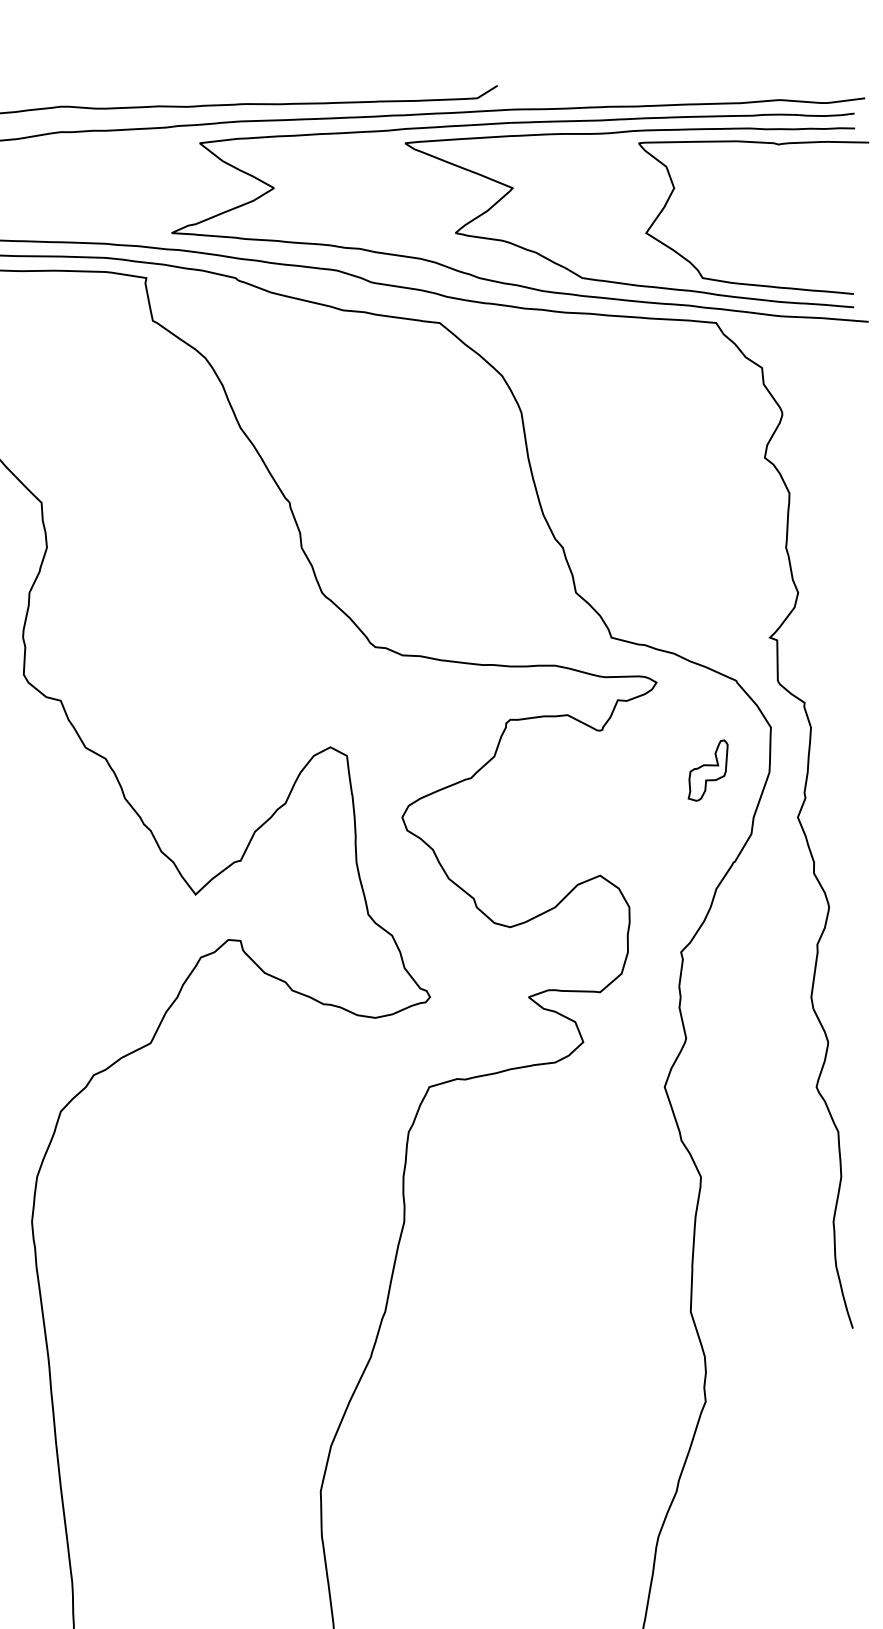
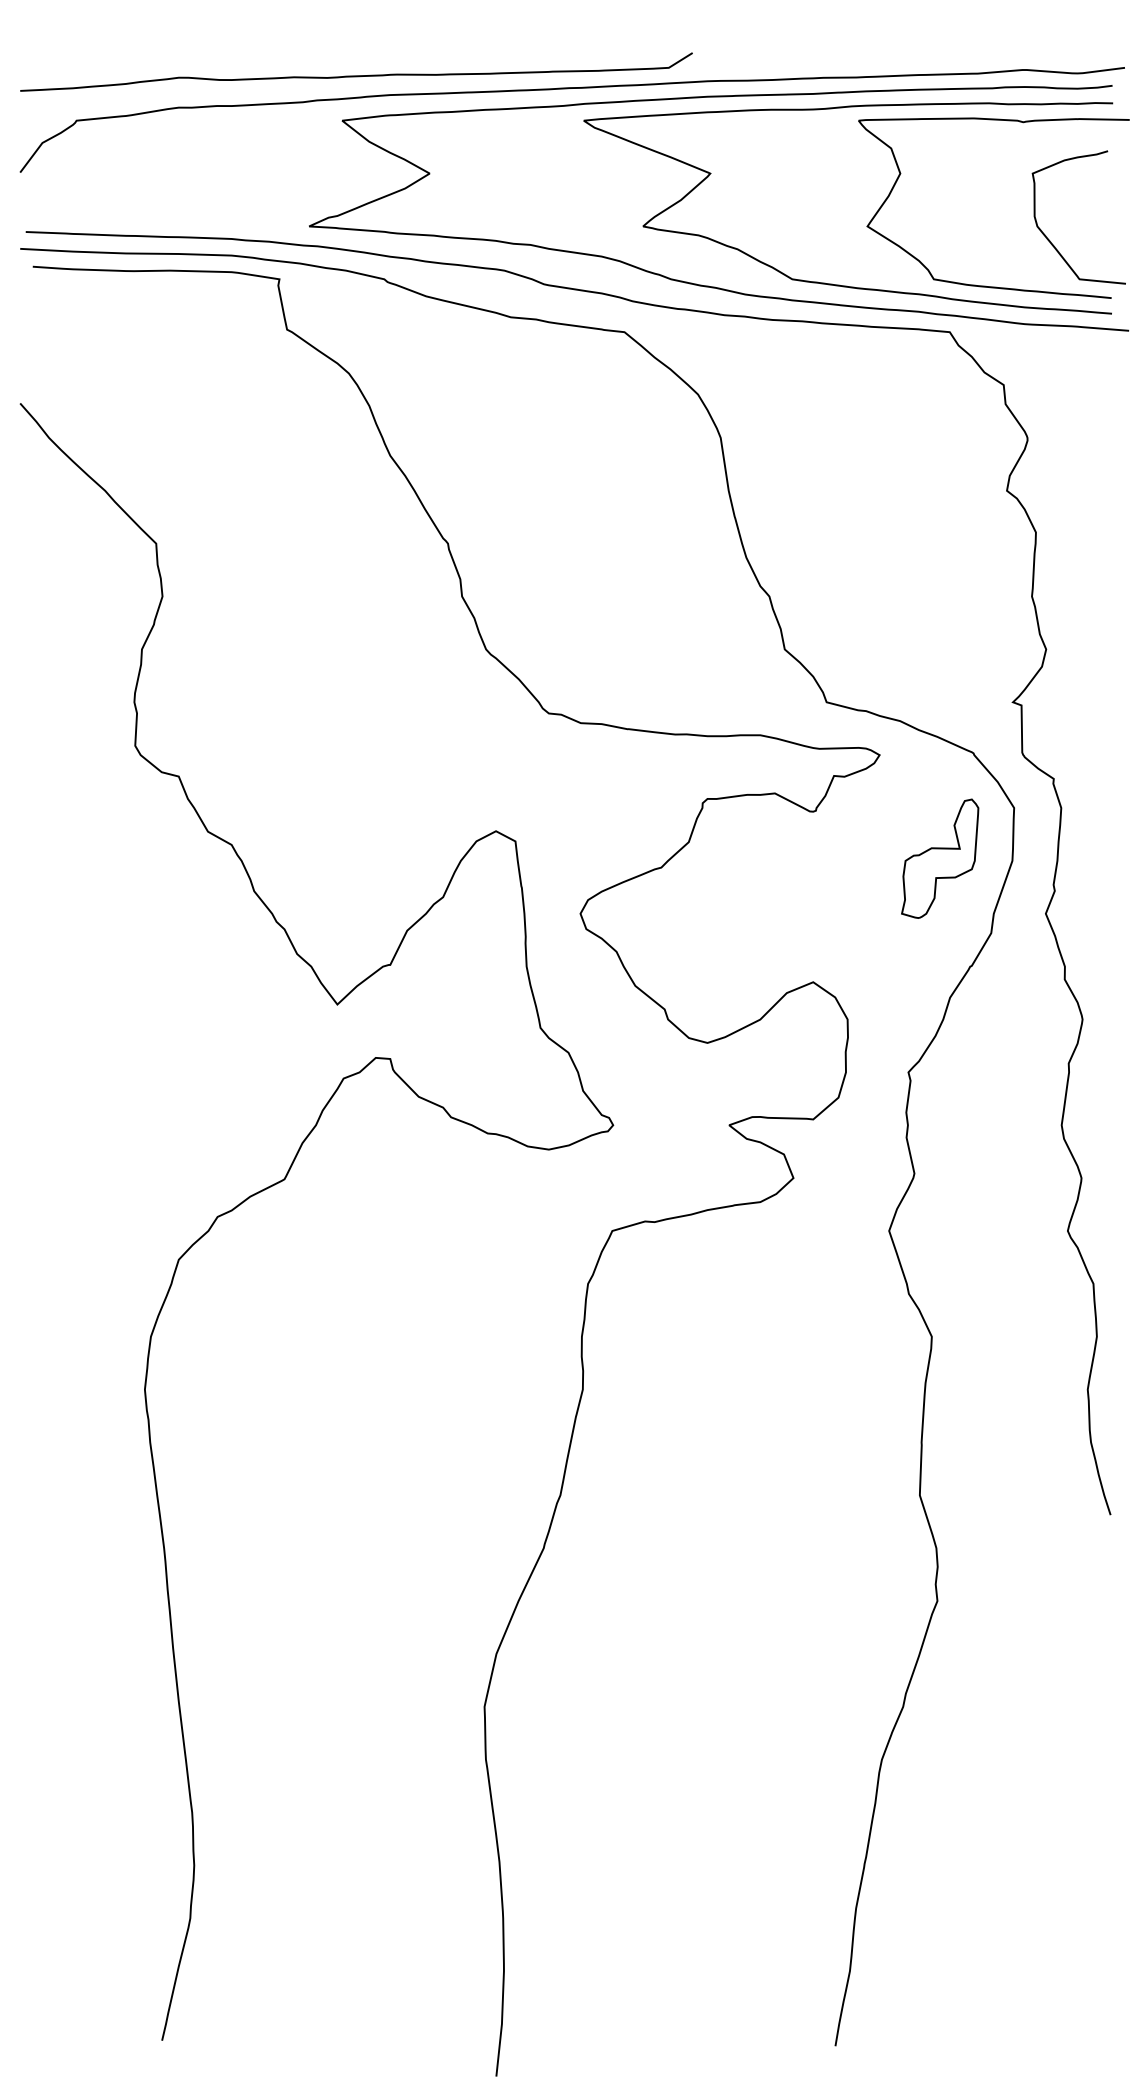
curve: (801, 245) -> (1050, 240), added
part: (708, 770) -> (940, 858), size x1.67

